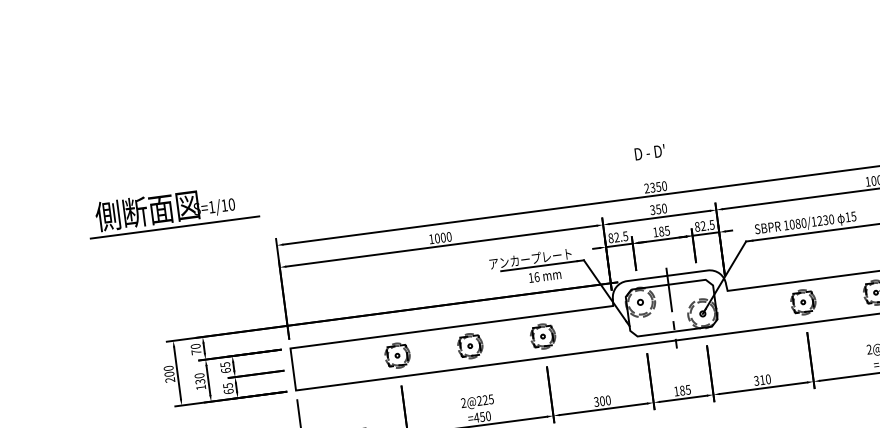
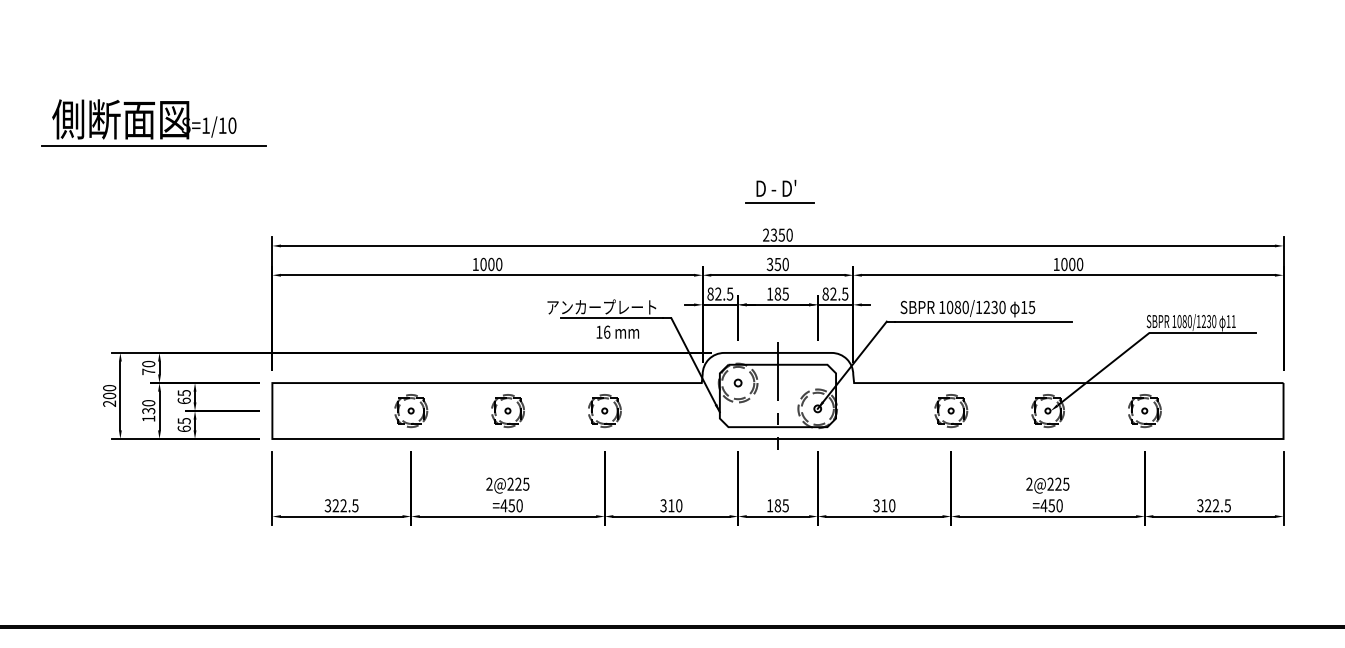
line: (654, 163) -> (780, 203), added
part: (172, 209) -> (153, 122), moved
text: (602, 400) -> (671, 505), 300 -> 310

